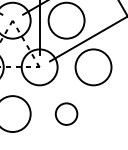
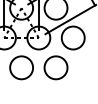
circle: (65, 113) -> (55, 67), size x1.67

